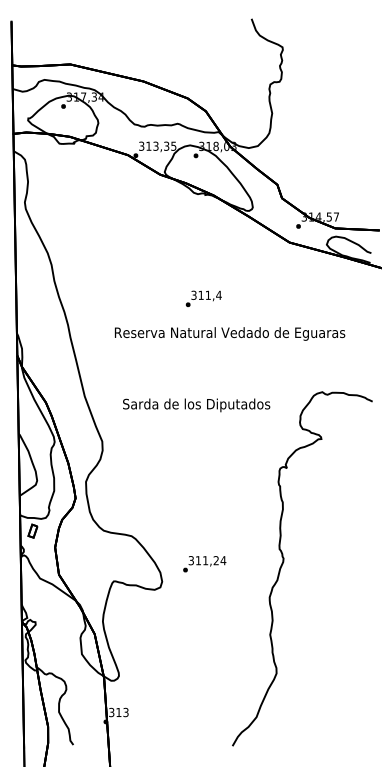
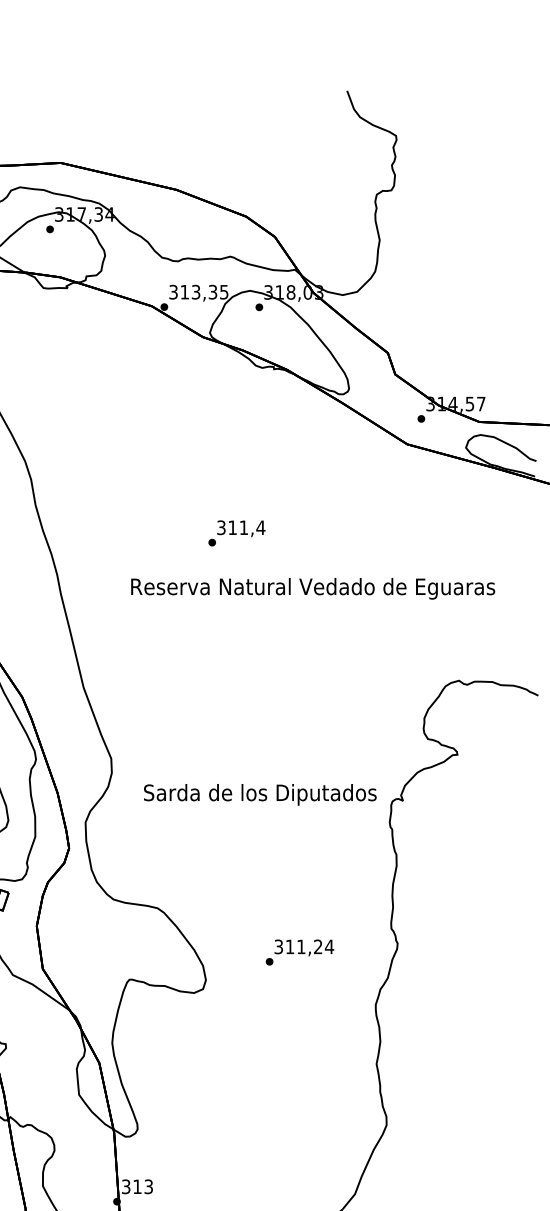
text: (203, 298) -> (236, 532), moved
text: (196, 405) -> (260, 794), moved
text: (204, 564) -> (299, 952), moved

